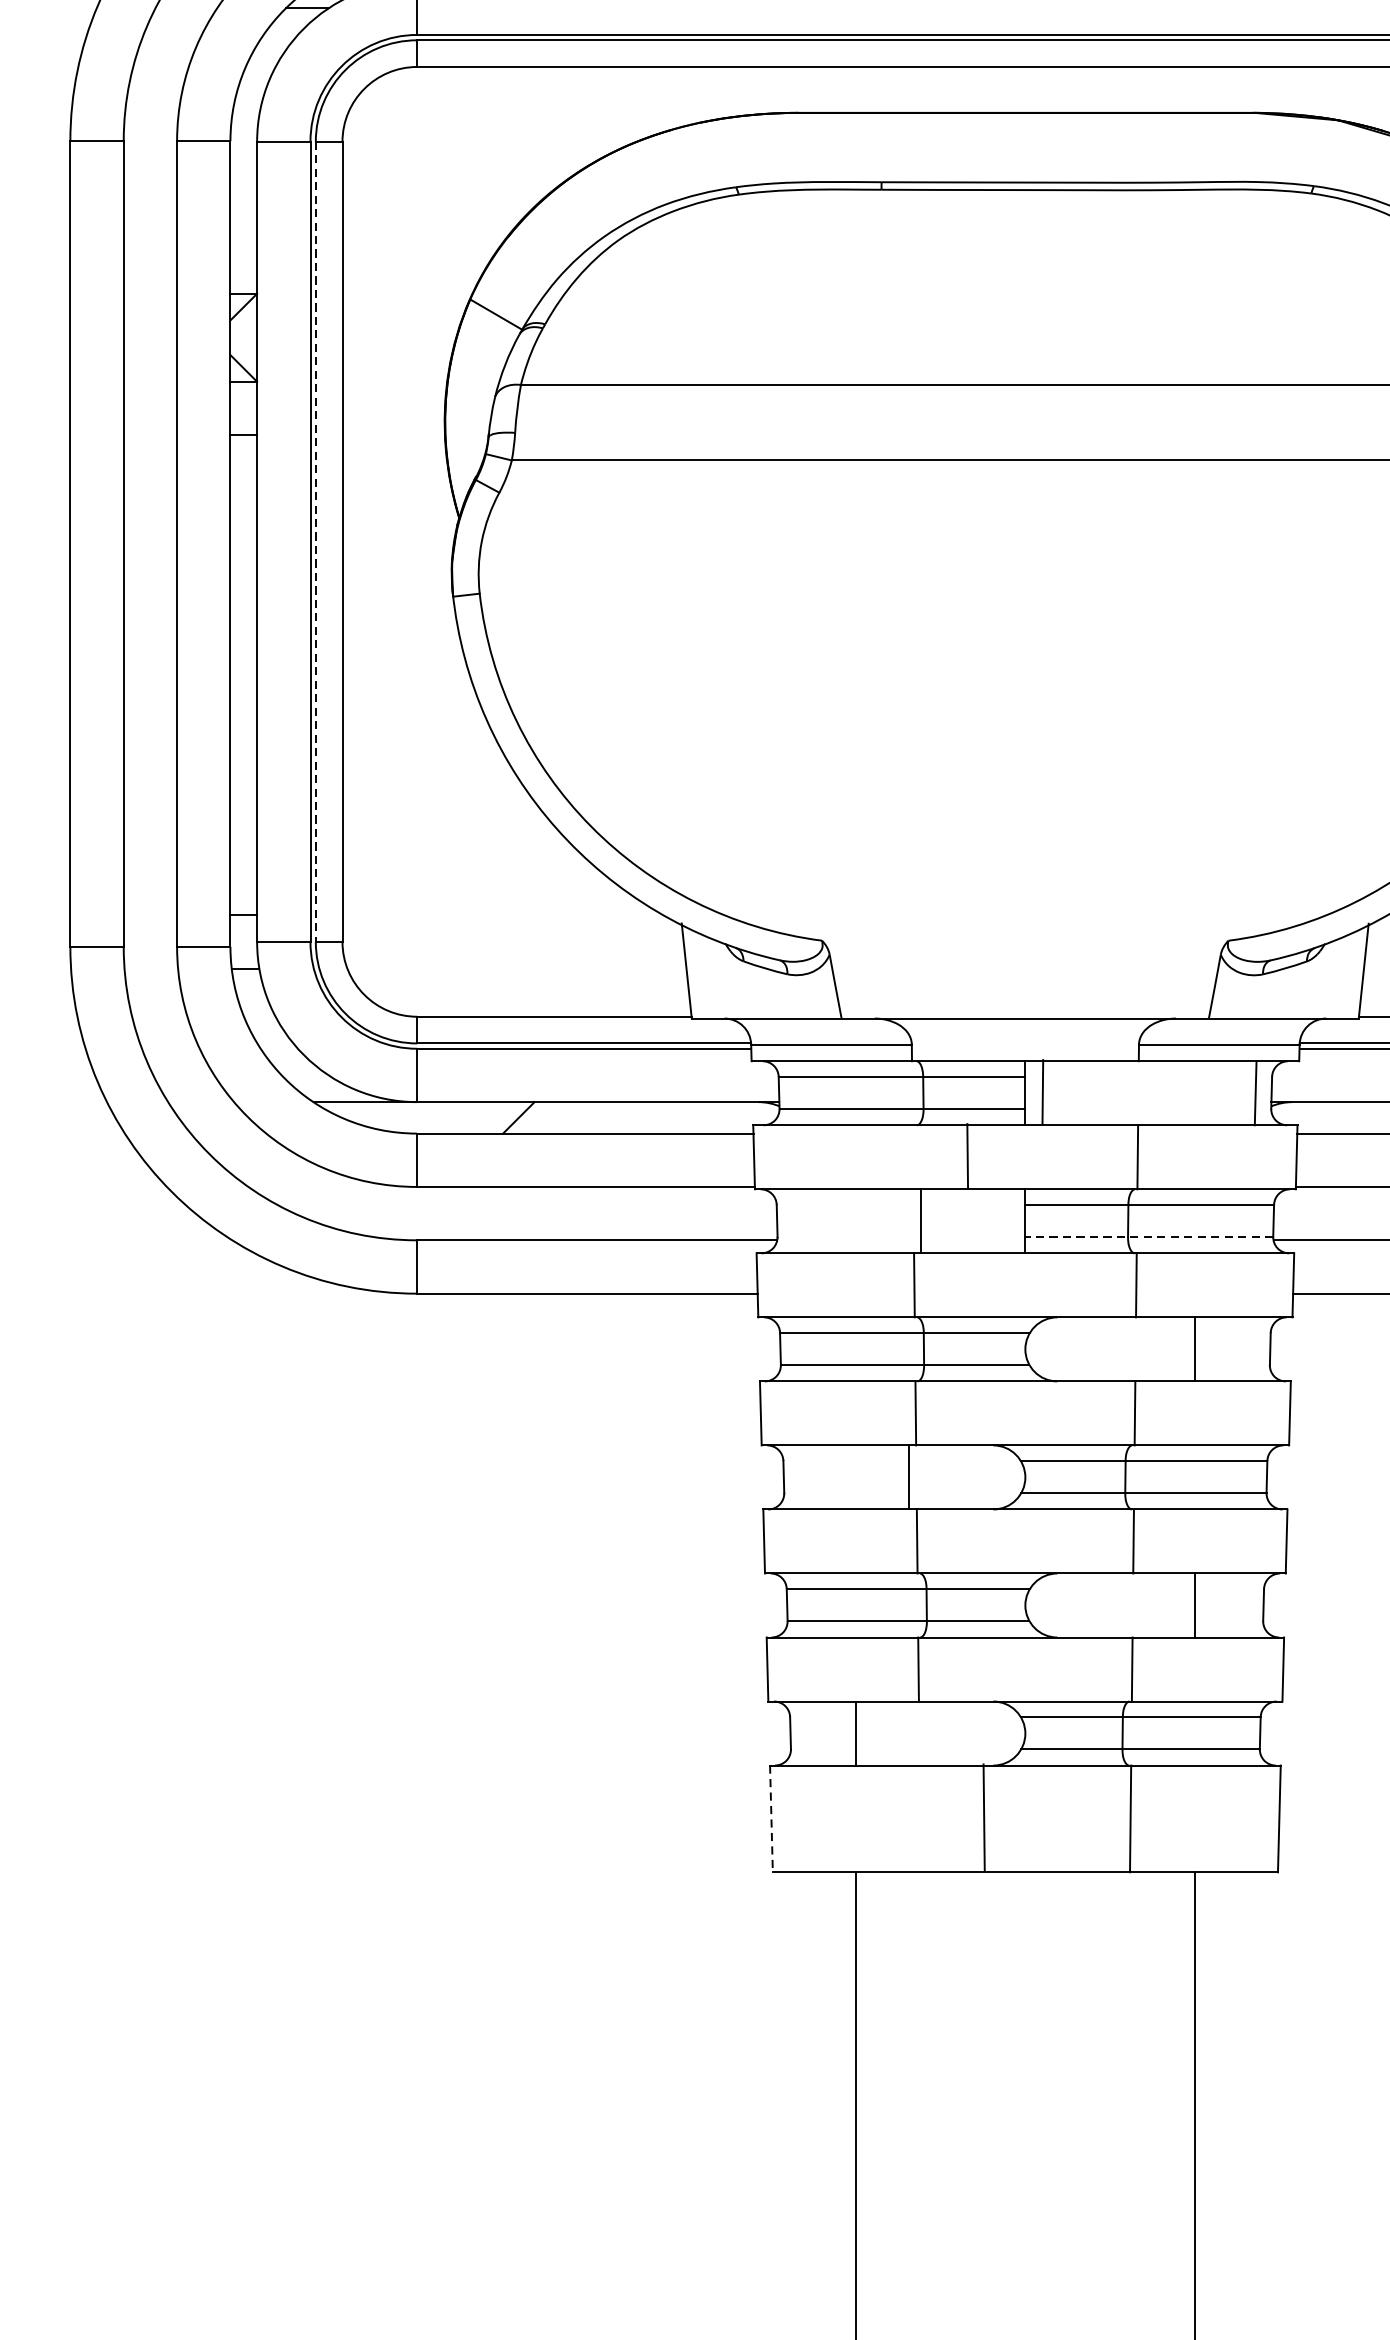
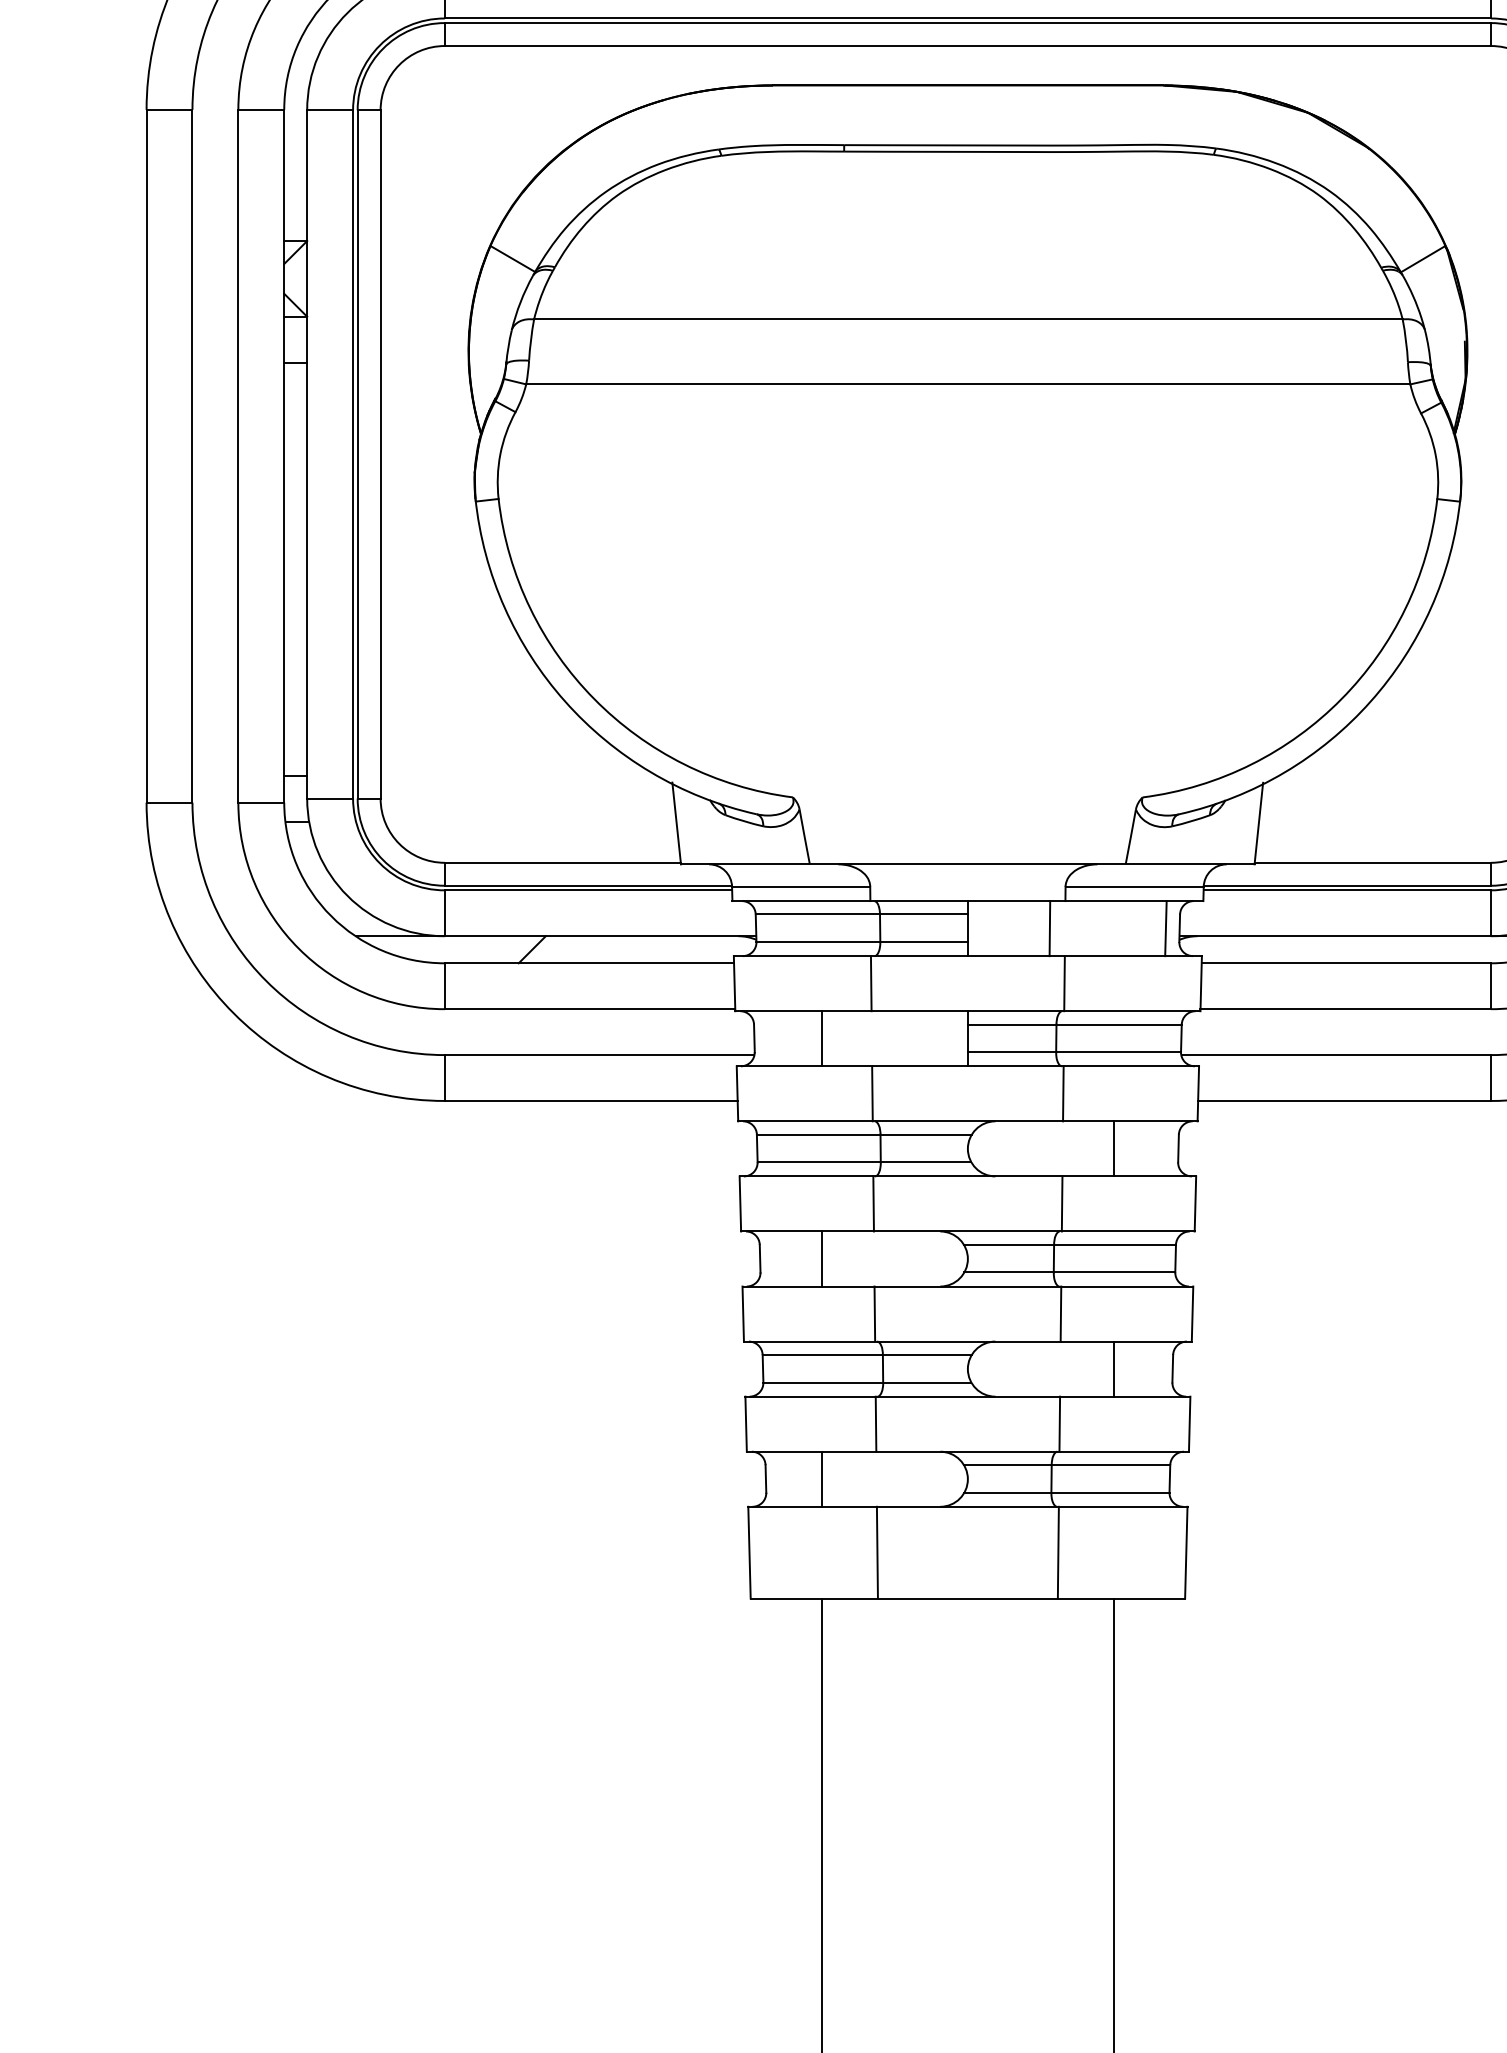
line: (315, 541) -> (357, 454), dashed -> solid
line: (1042, 1091) -> (1049, 928), moved
line: (966, 1155) -> (870, 983), moved
line: (921, 1221) -> (822, 1038), moved
line: (1149, 1237) -> (1074, 1052), dashed -> solid
line: (909, 1476) -> (822, 1258), moved
line: (983, 1817) -> (876, 1552), moved
line: (771, 1818) -> (749, 1552), dashed -> solid

